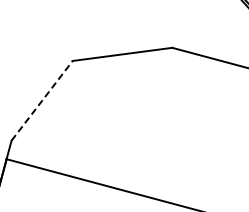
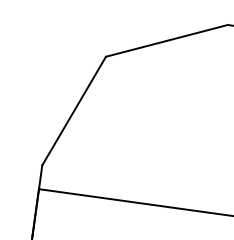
line: (42, 100) -> (74, 110), dashed -> solid

